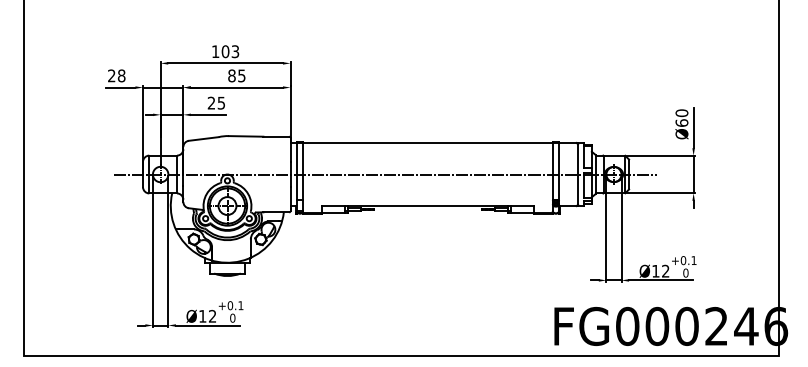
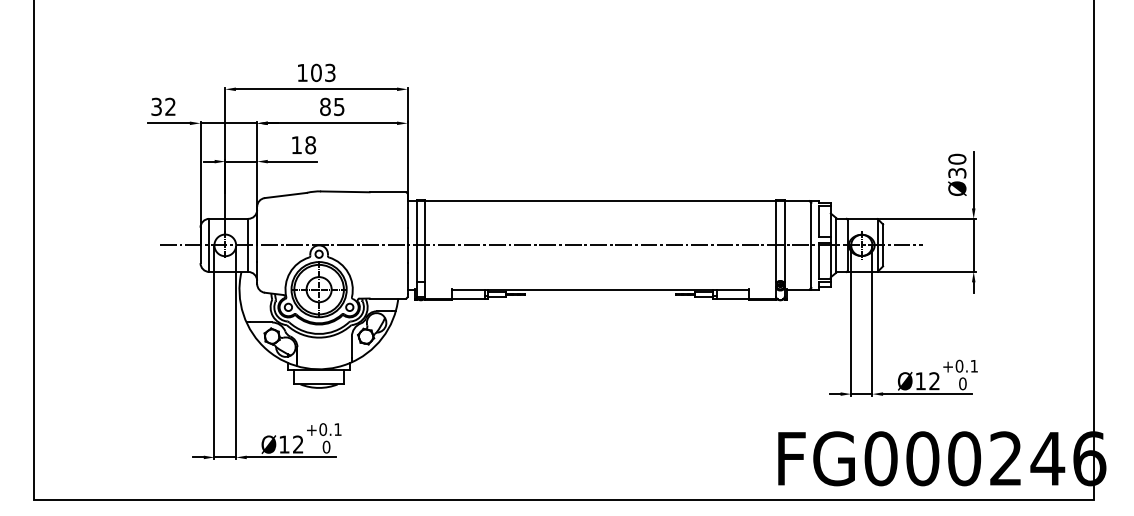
text: (116, 75) -> (163, 106), 28 -> 32
text: (216, 103) -> (303, 145), 25 -> 18
text: (682, 122) -> (957, 172), Ø60 -> Ø30

